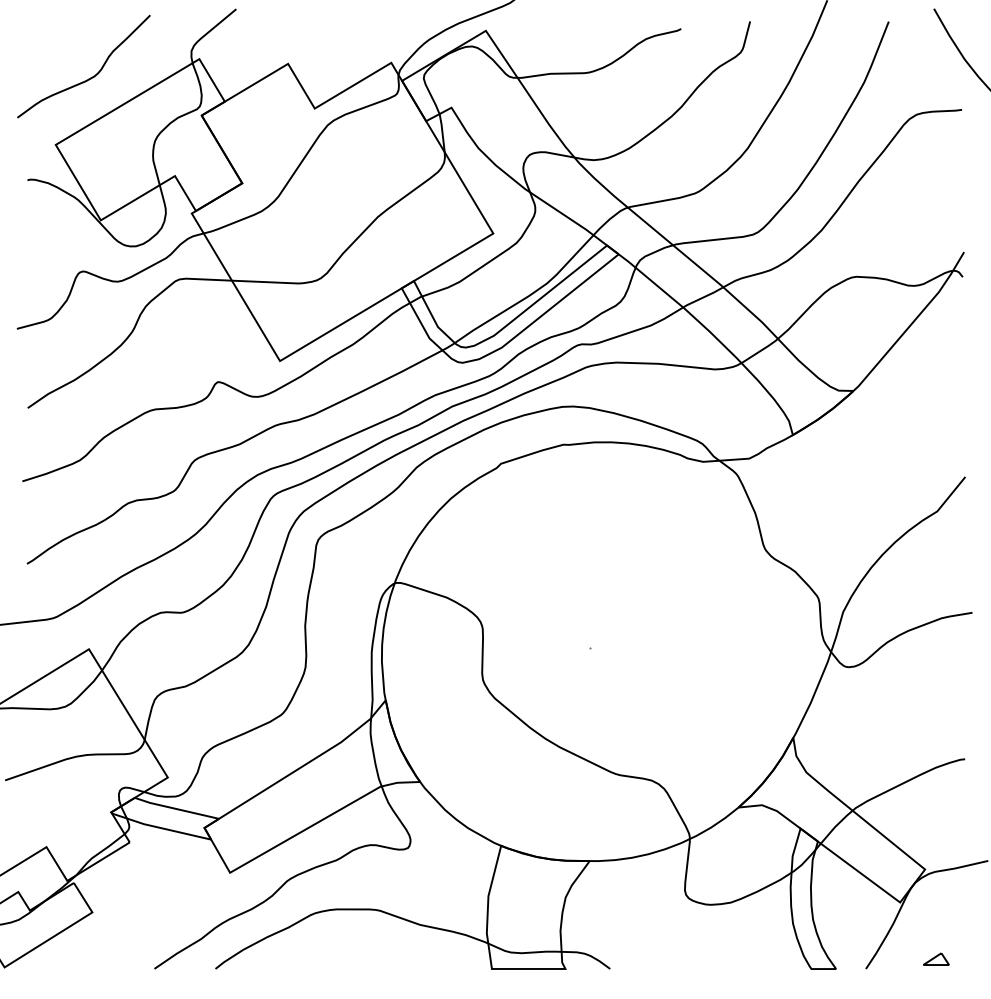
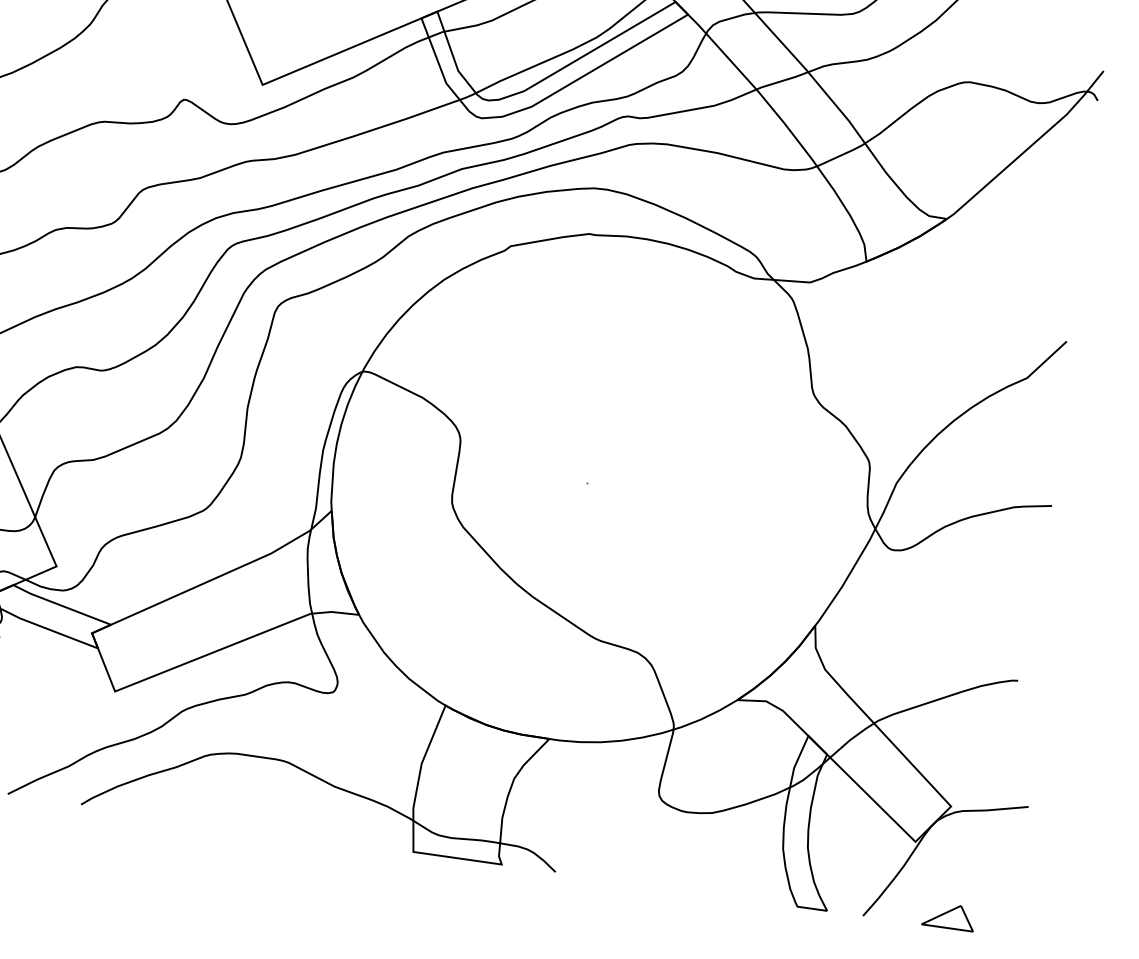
part: (936, 958) -> (949, 915), size x1.67

